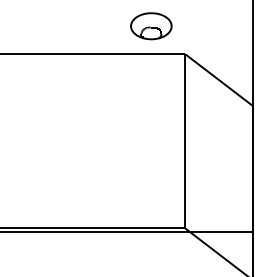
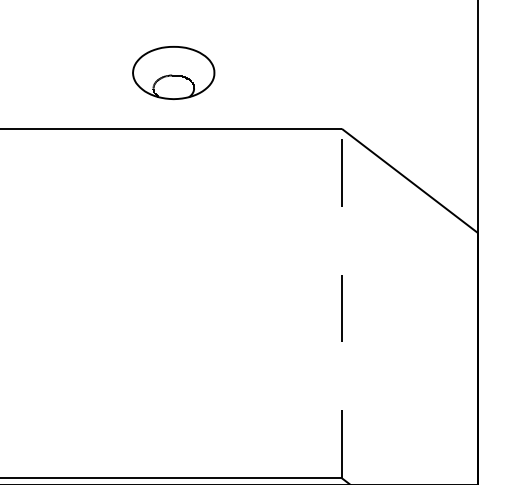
part: (151, 26) -> (174, 73), moved
line: (185, 140) -> (342, 302), solid -> dashed

